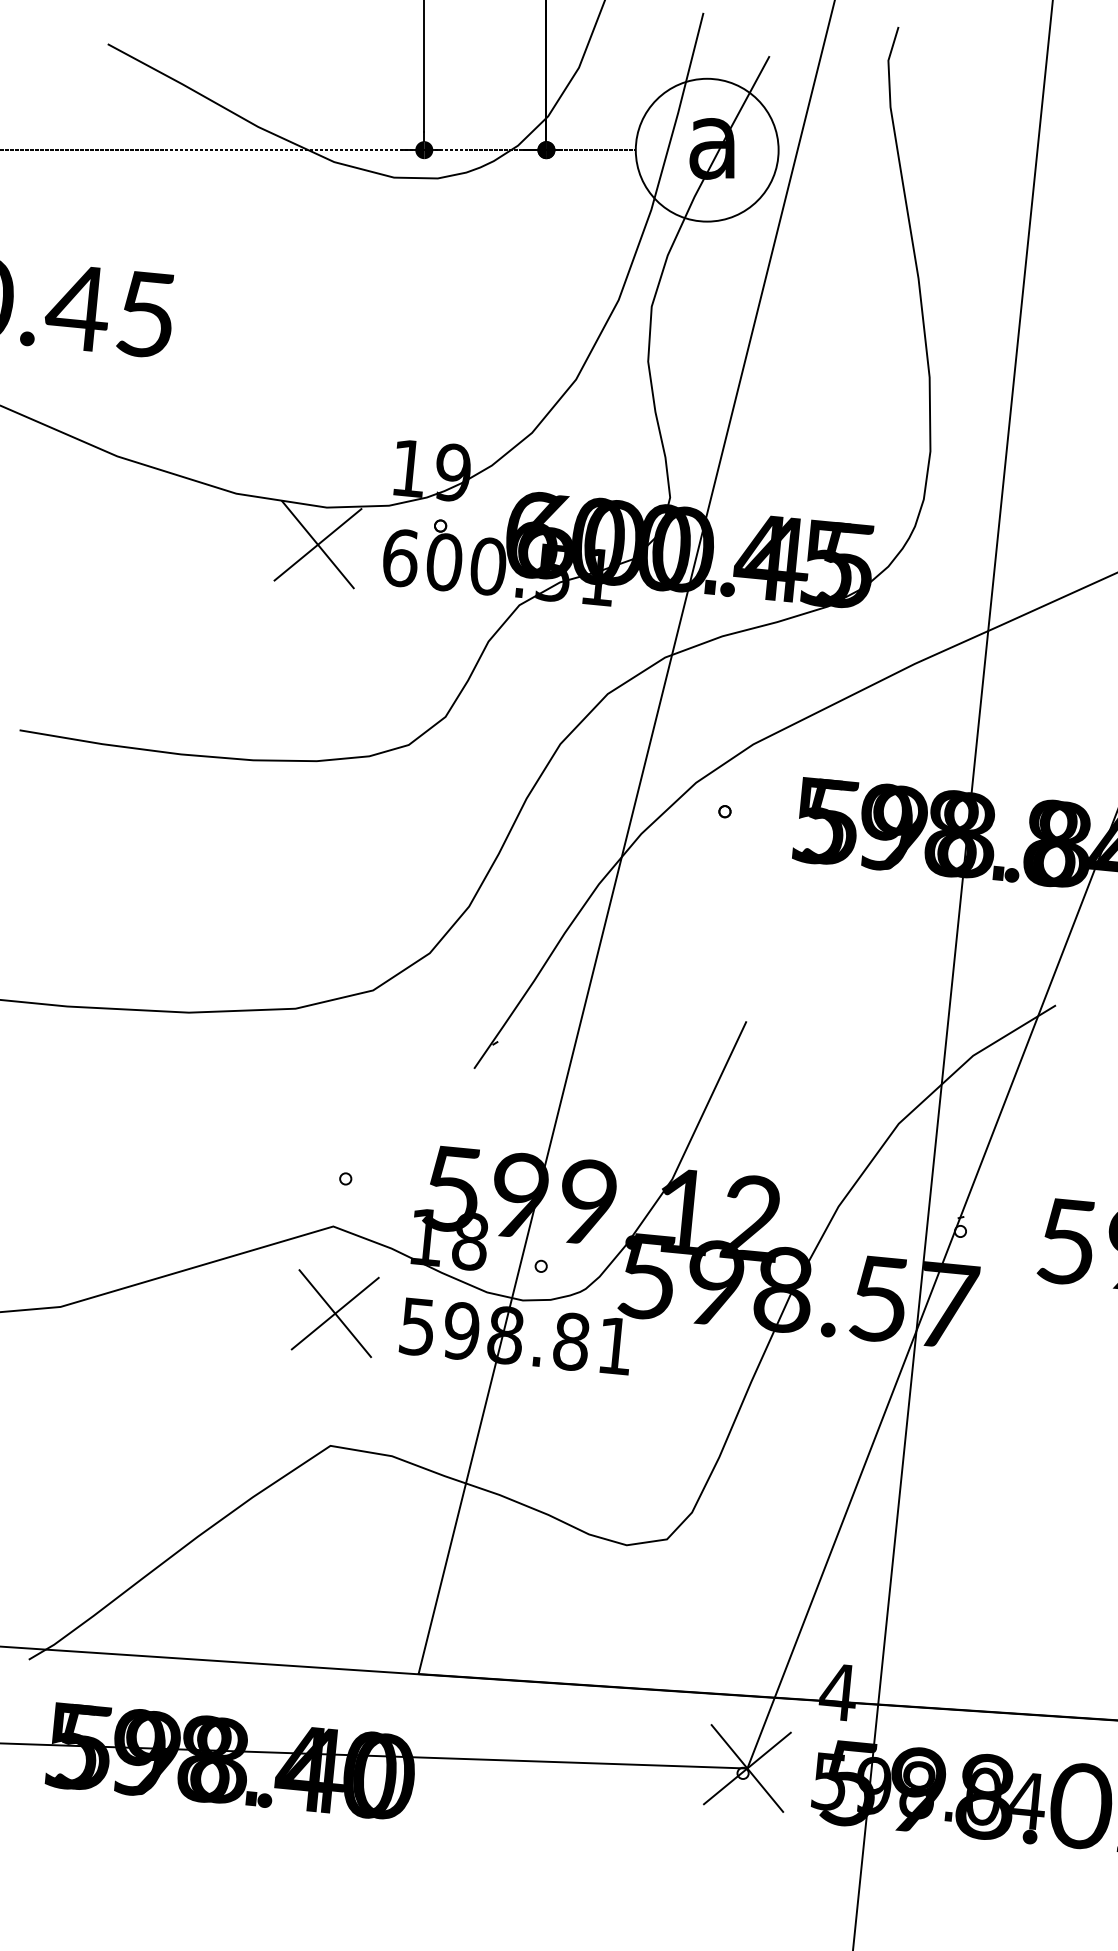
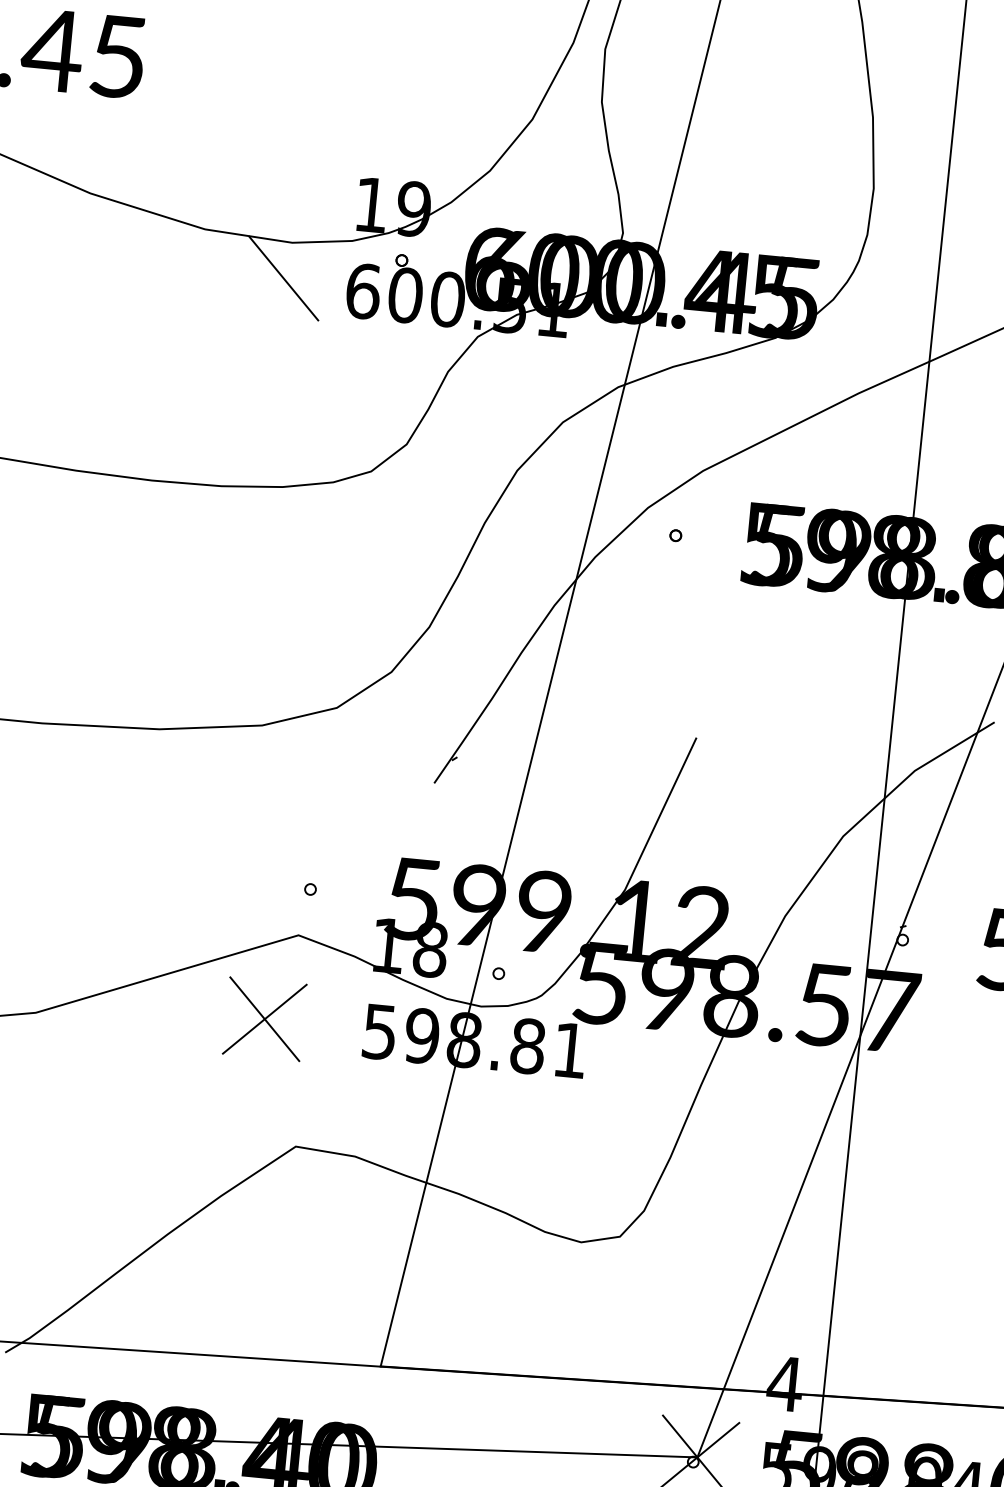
line: (317, 544) -> (283, 278), removed
part: (334, 1313) -> (264, 1019), moved

